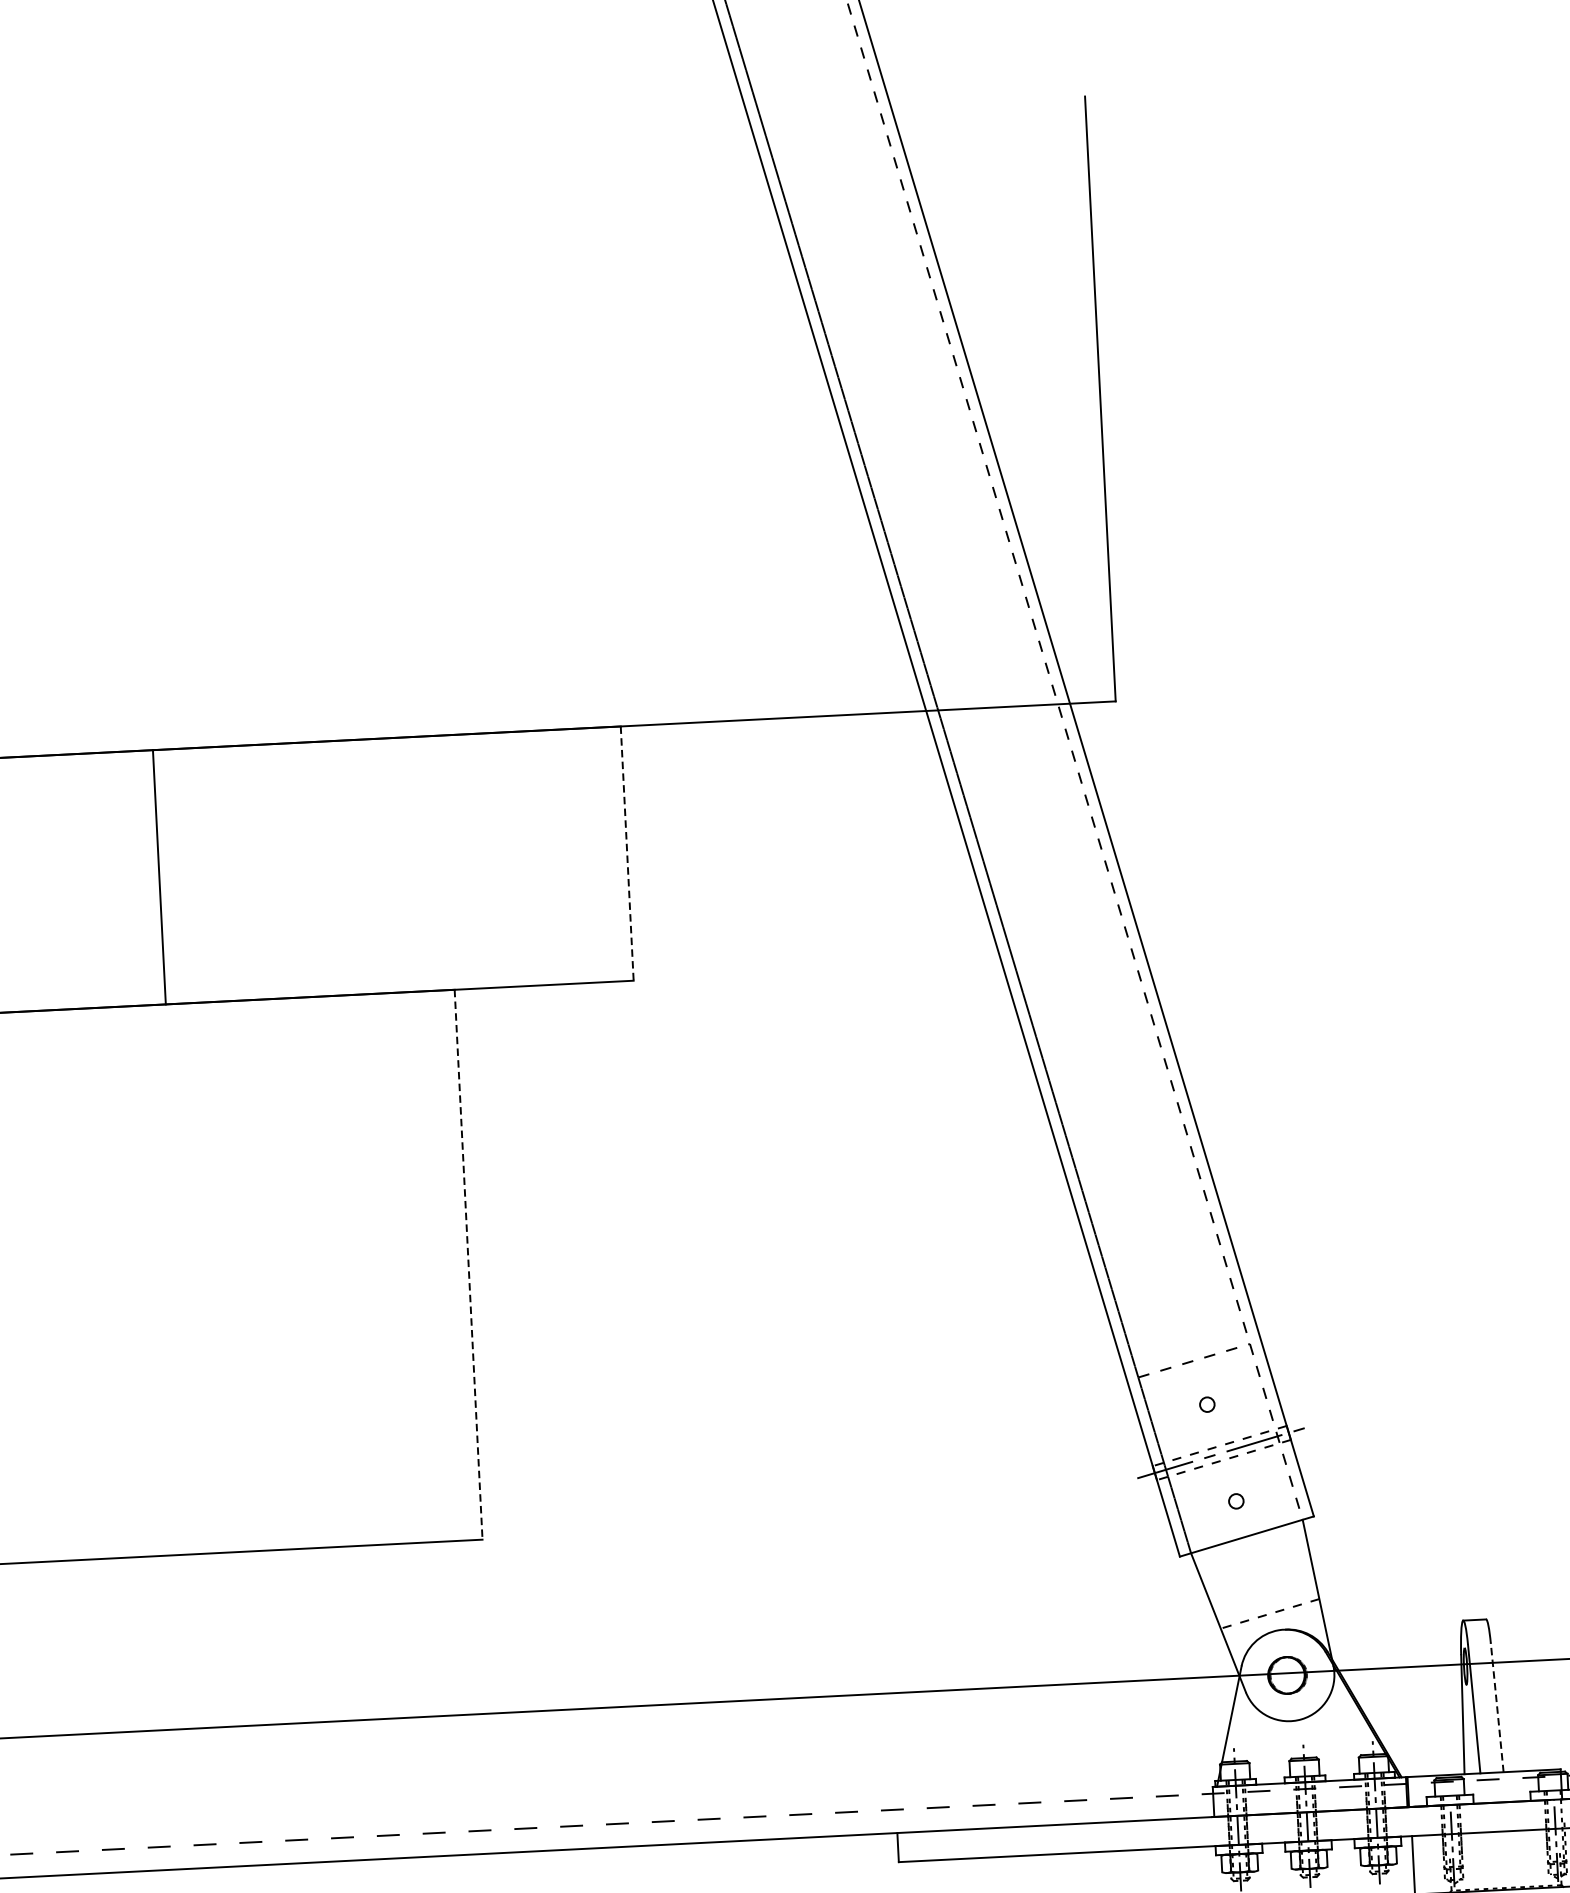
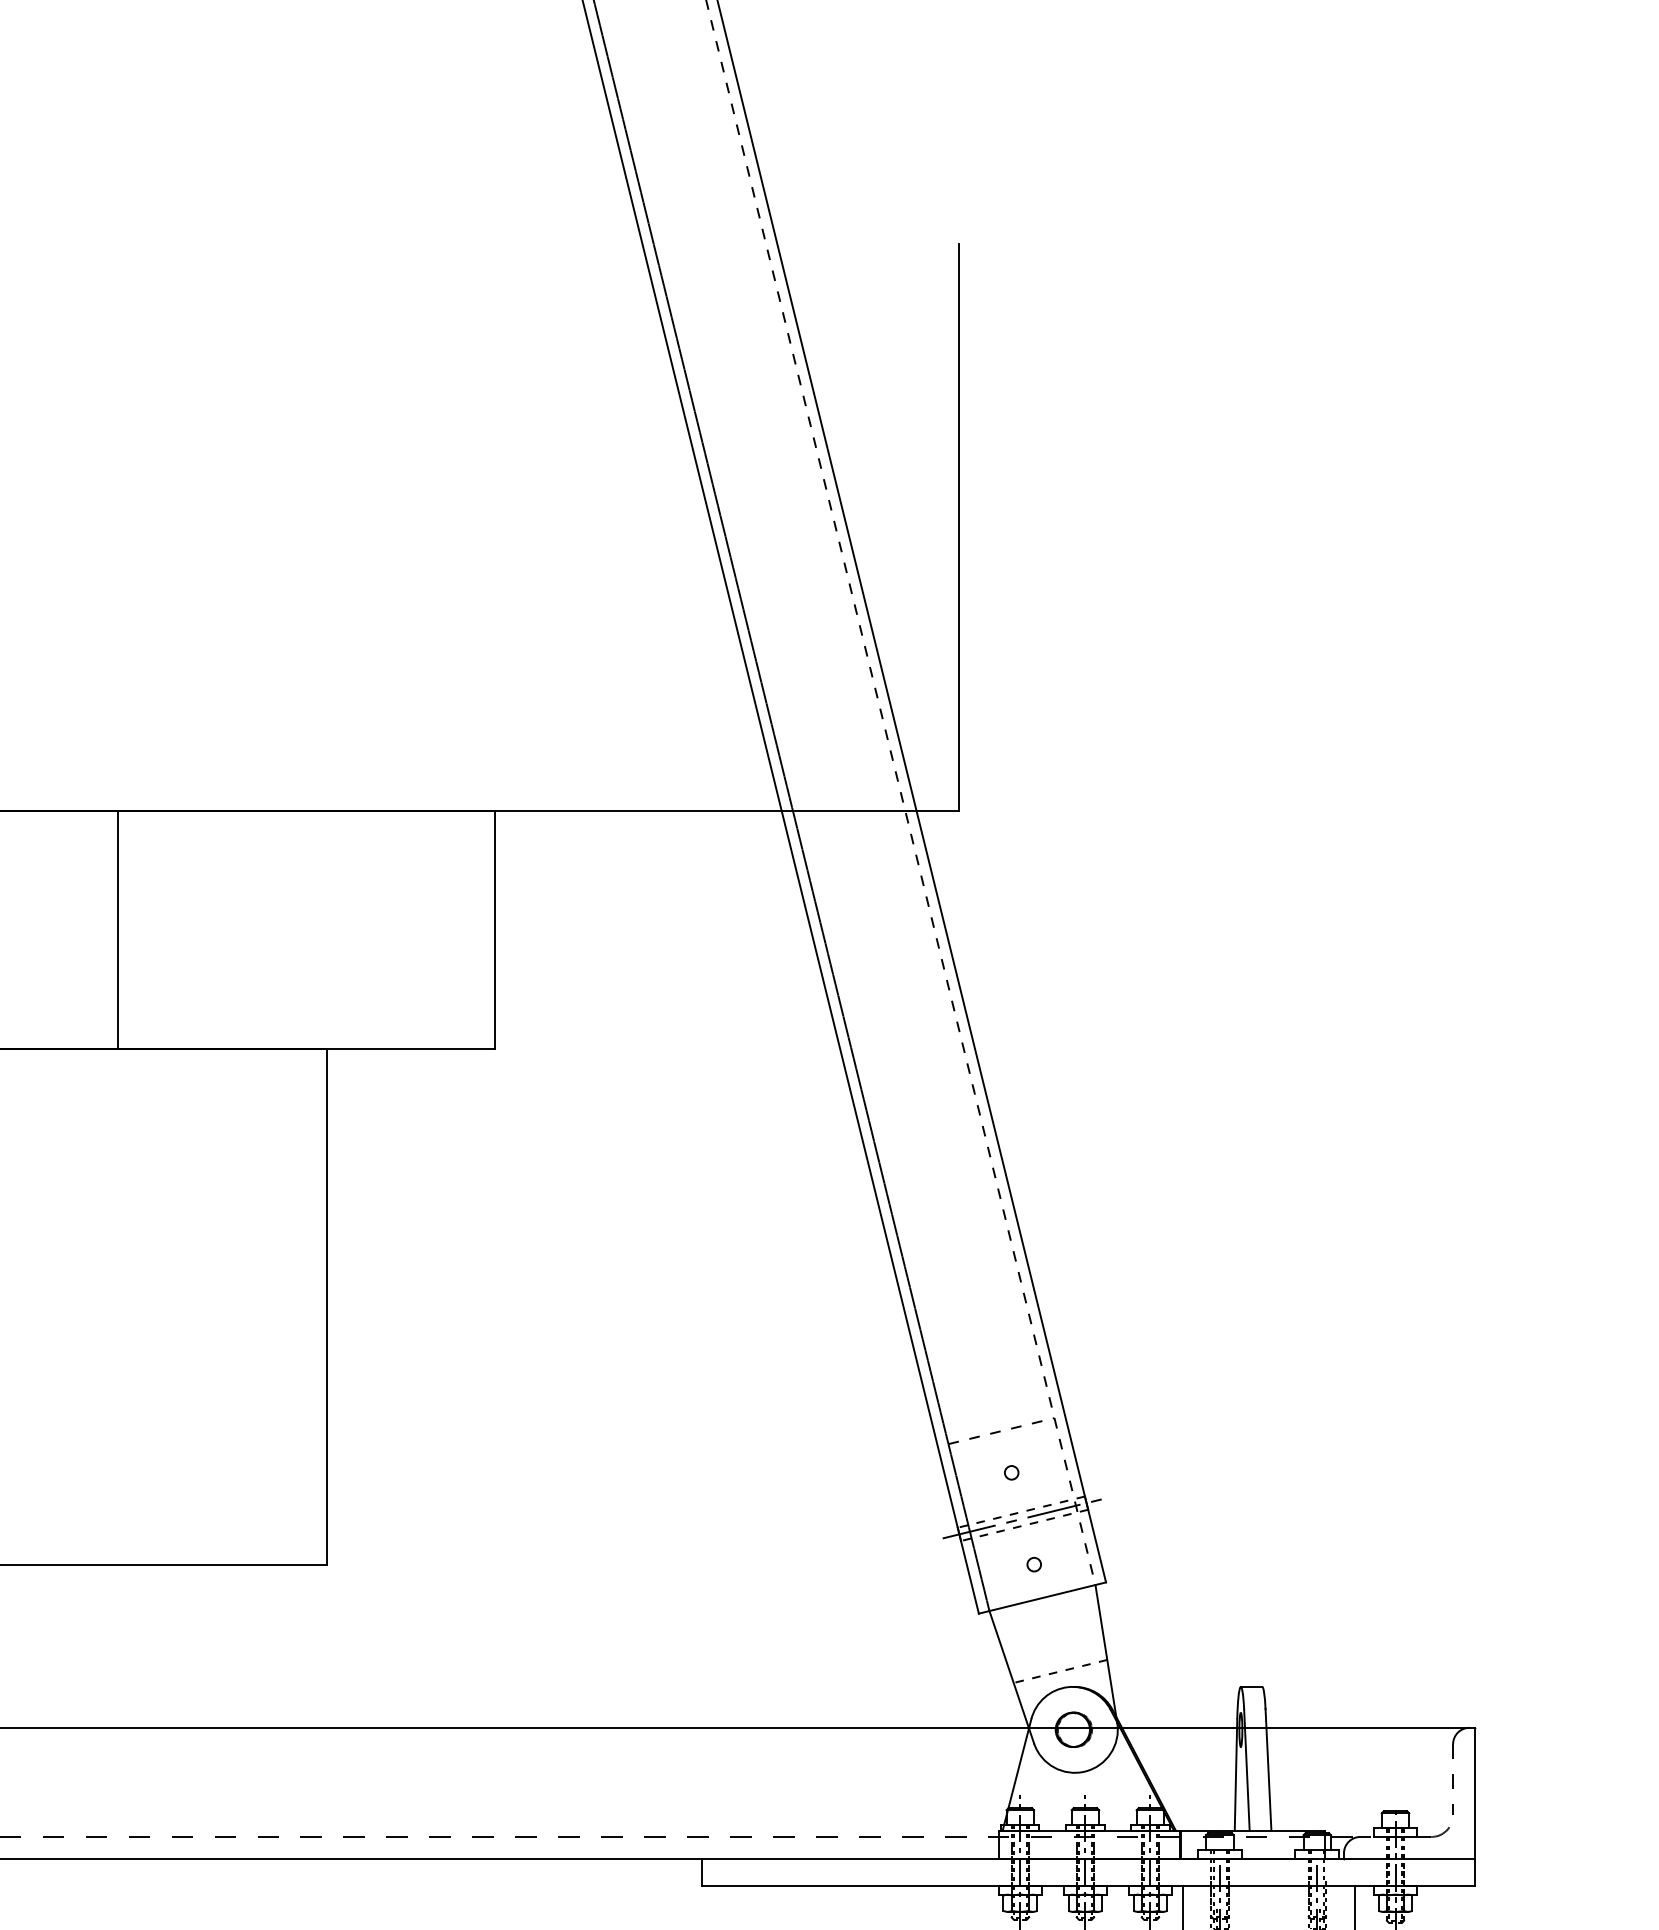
line: (627, 854) -> (495, 930), dashed -> solid
line: (159, 876) -> (117, 929), moved
line: (468, 1264) -> (327, 1306), dashed -> solid
line: (1497, 1707) -> (1268, 1769), dashed -> solid

